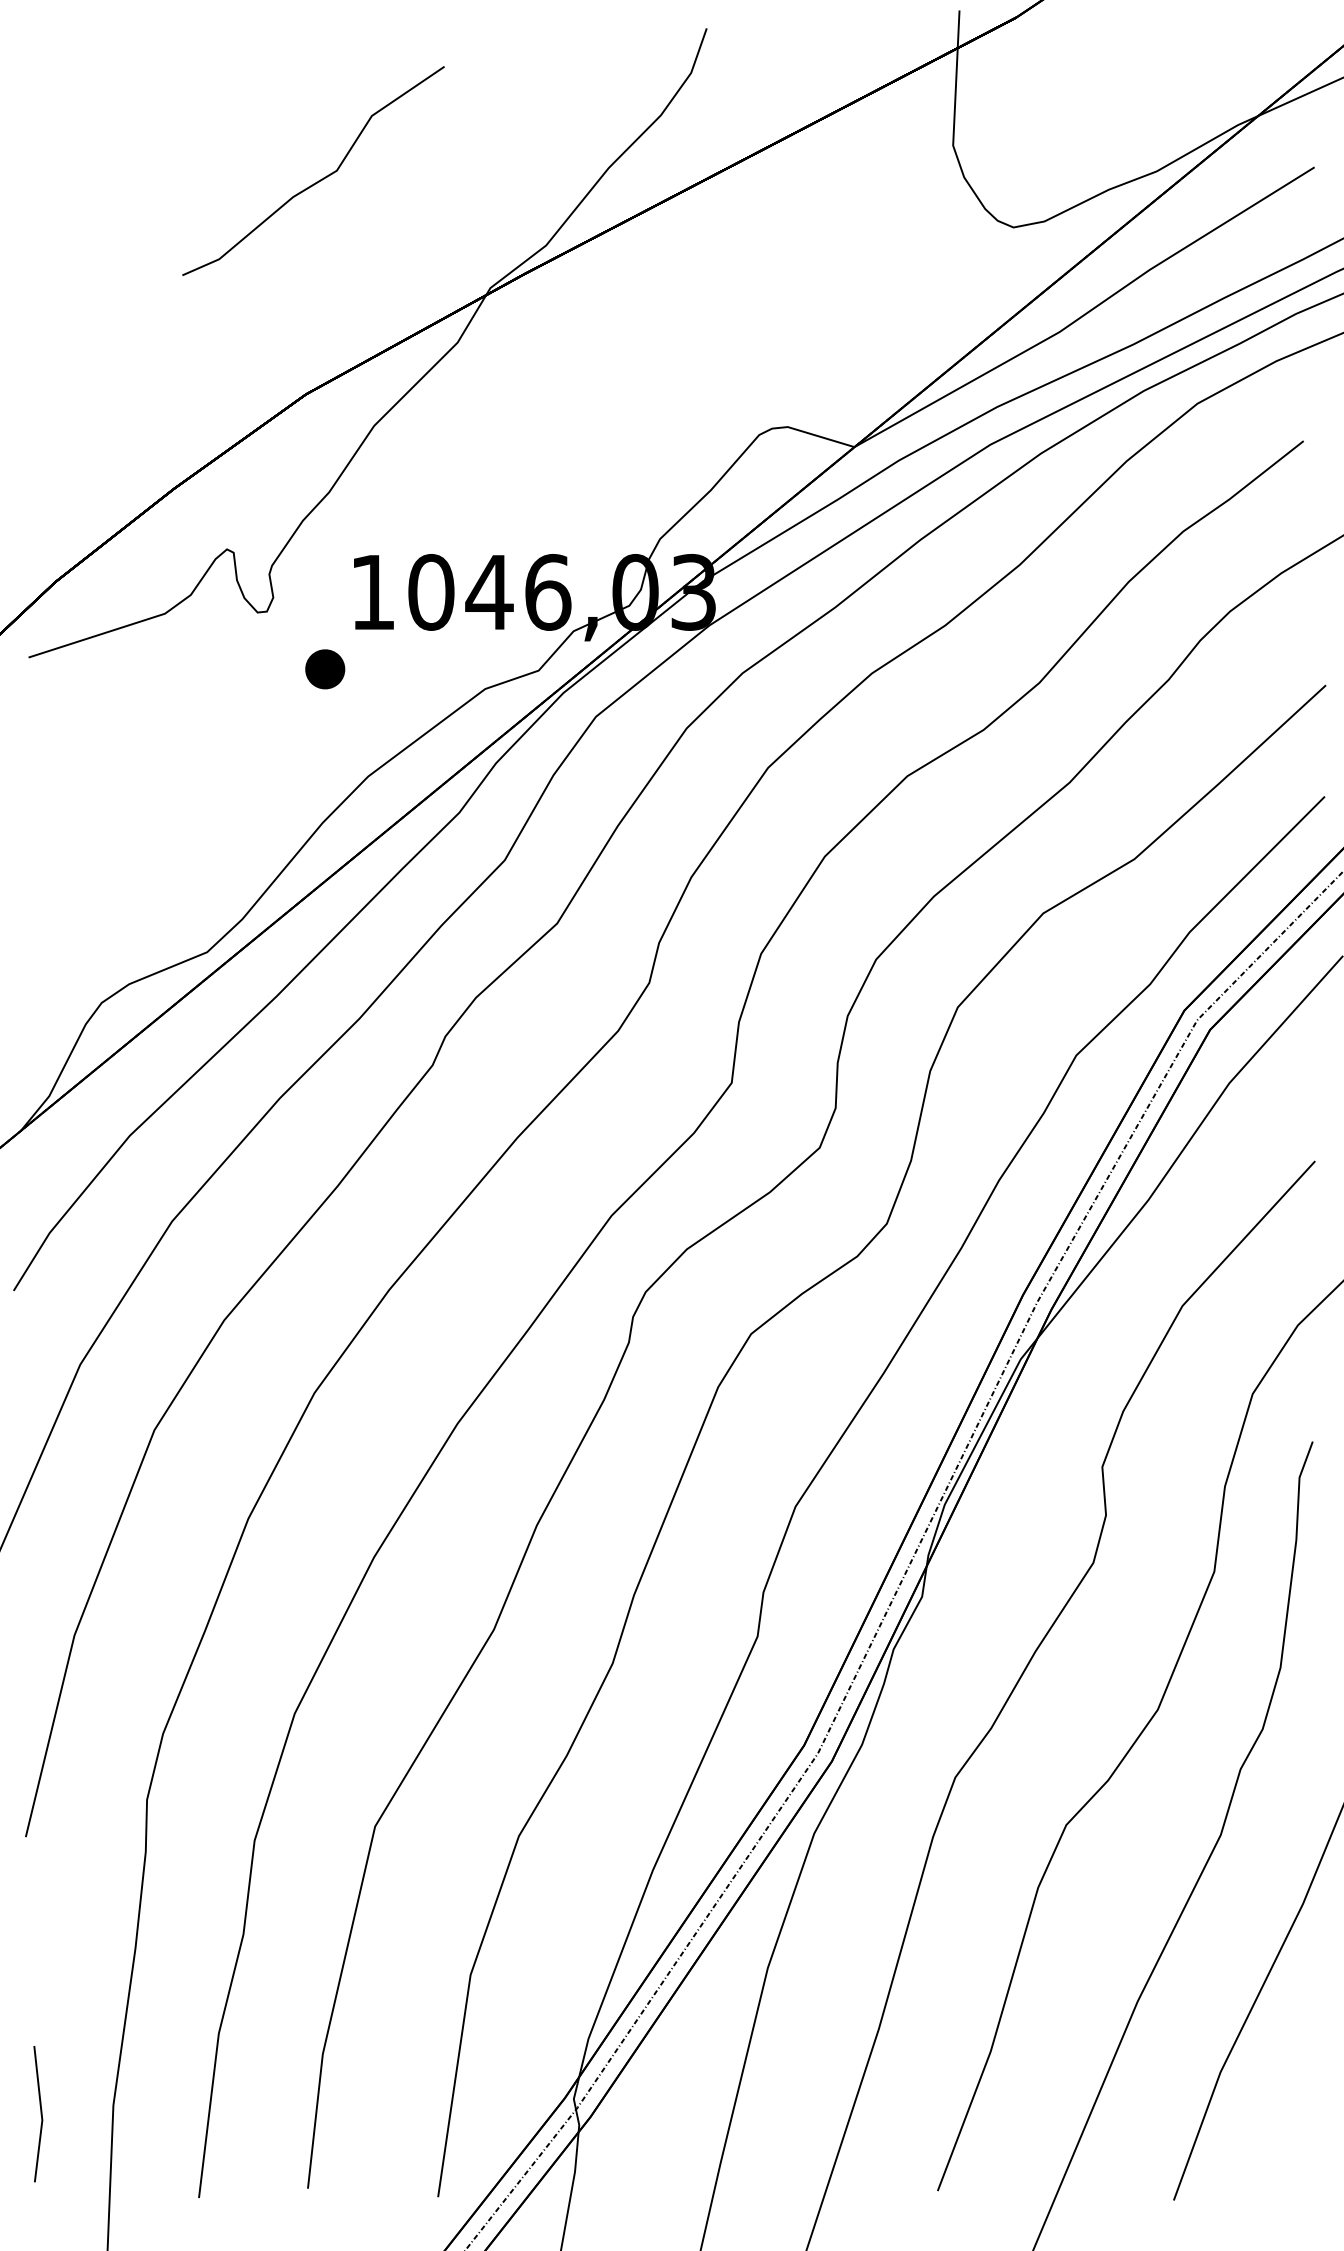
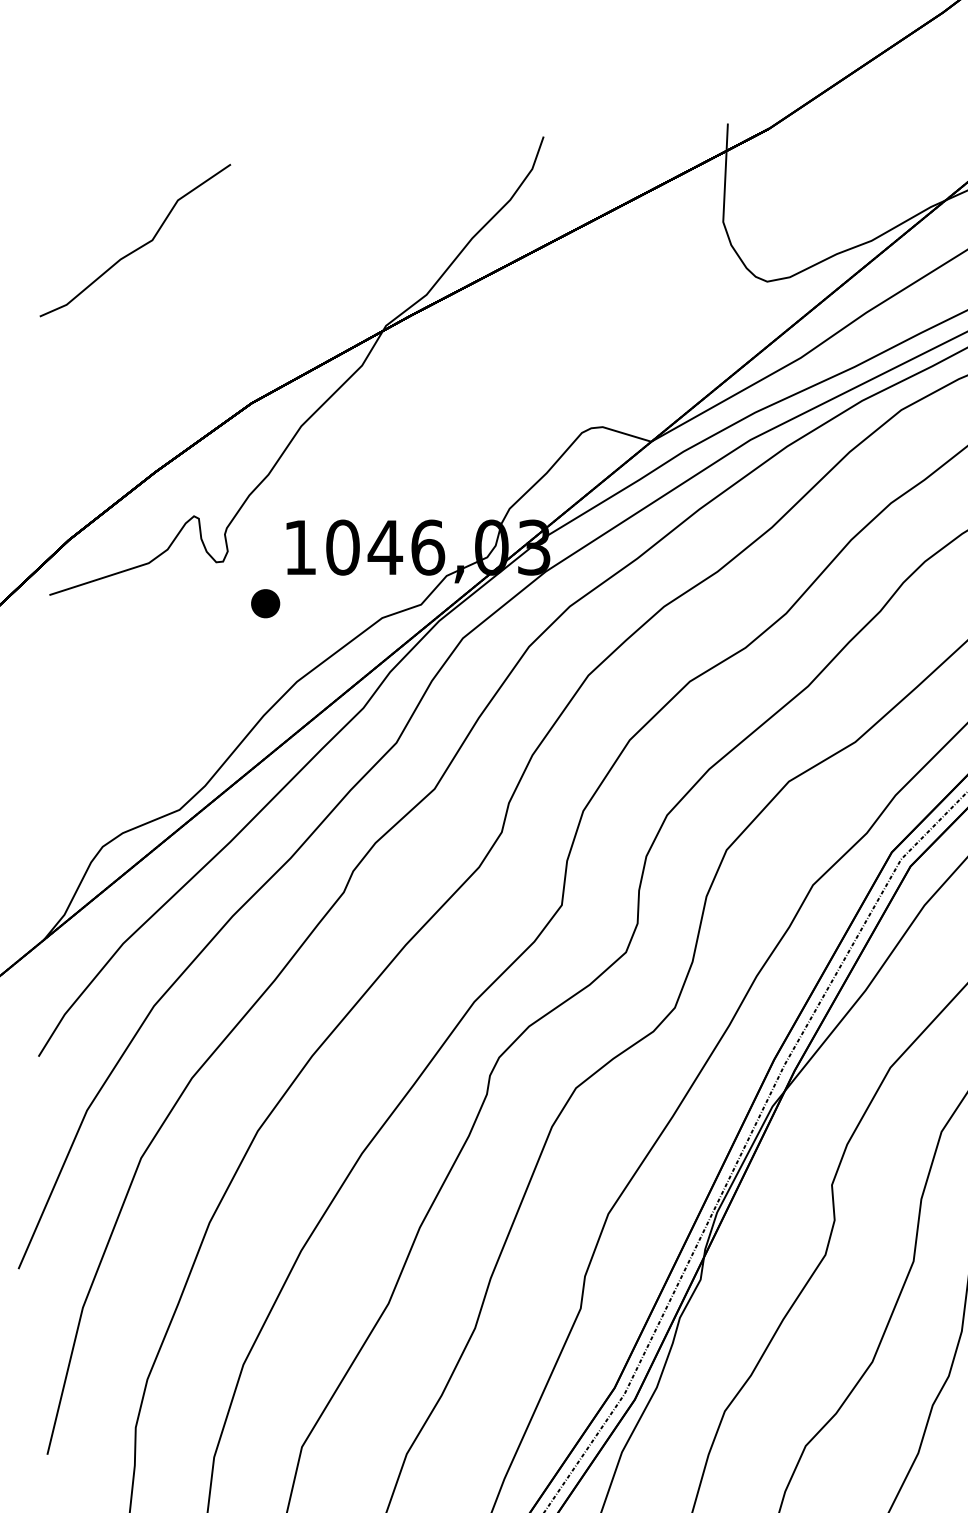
curve: (318, 180) -> (139, 247), moved

